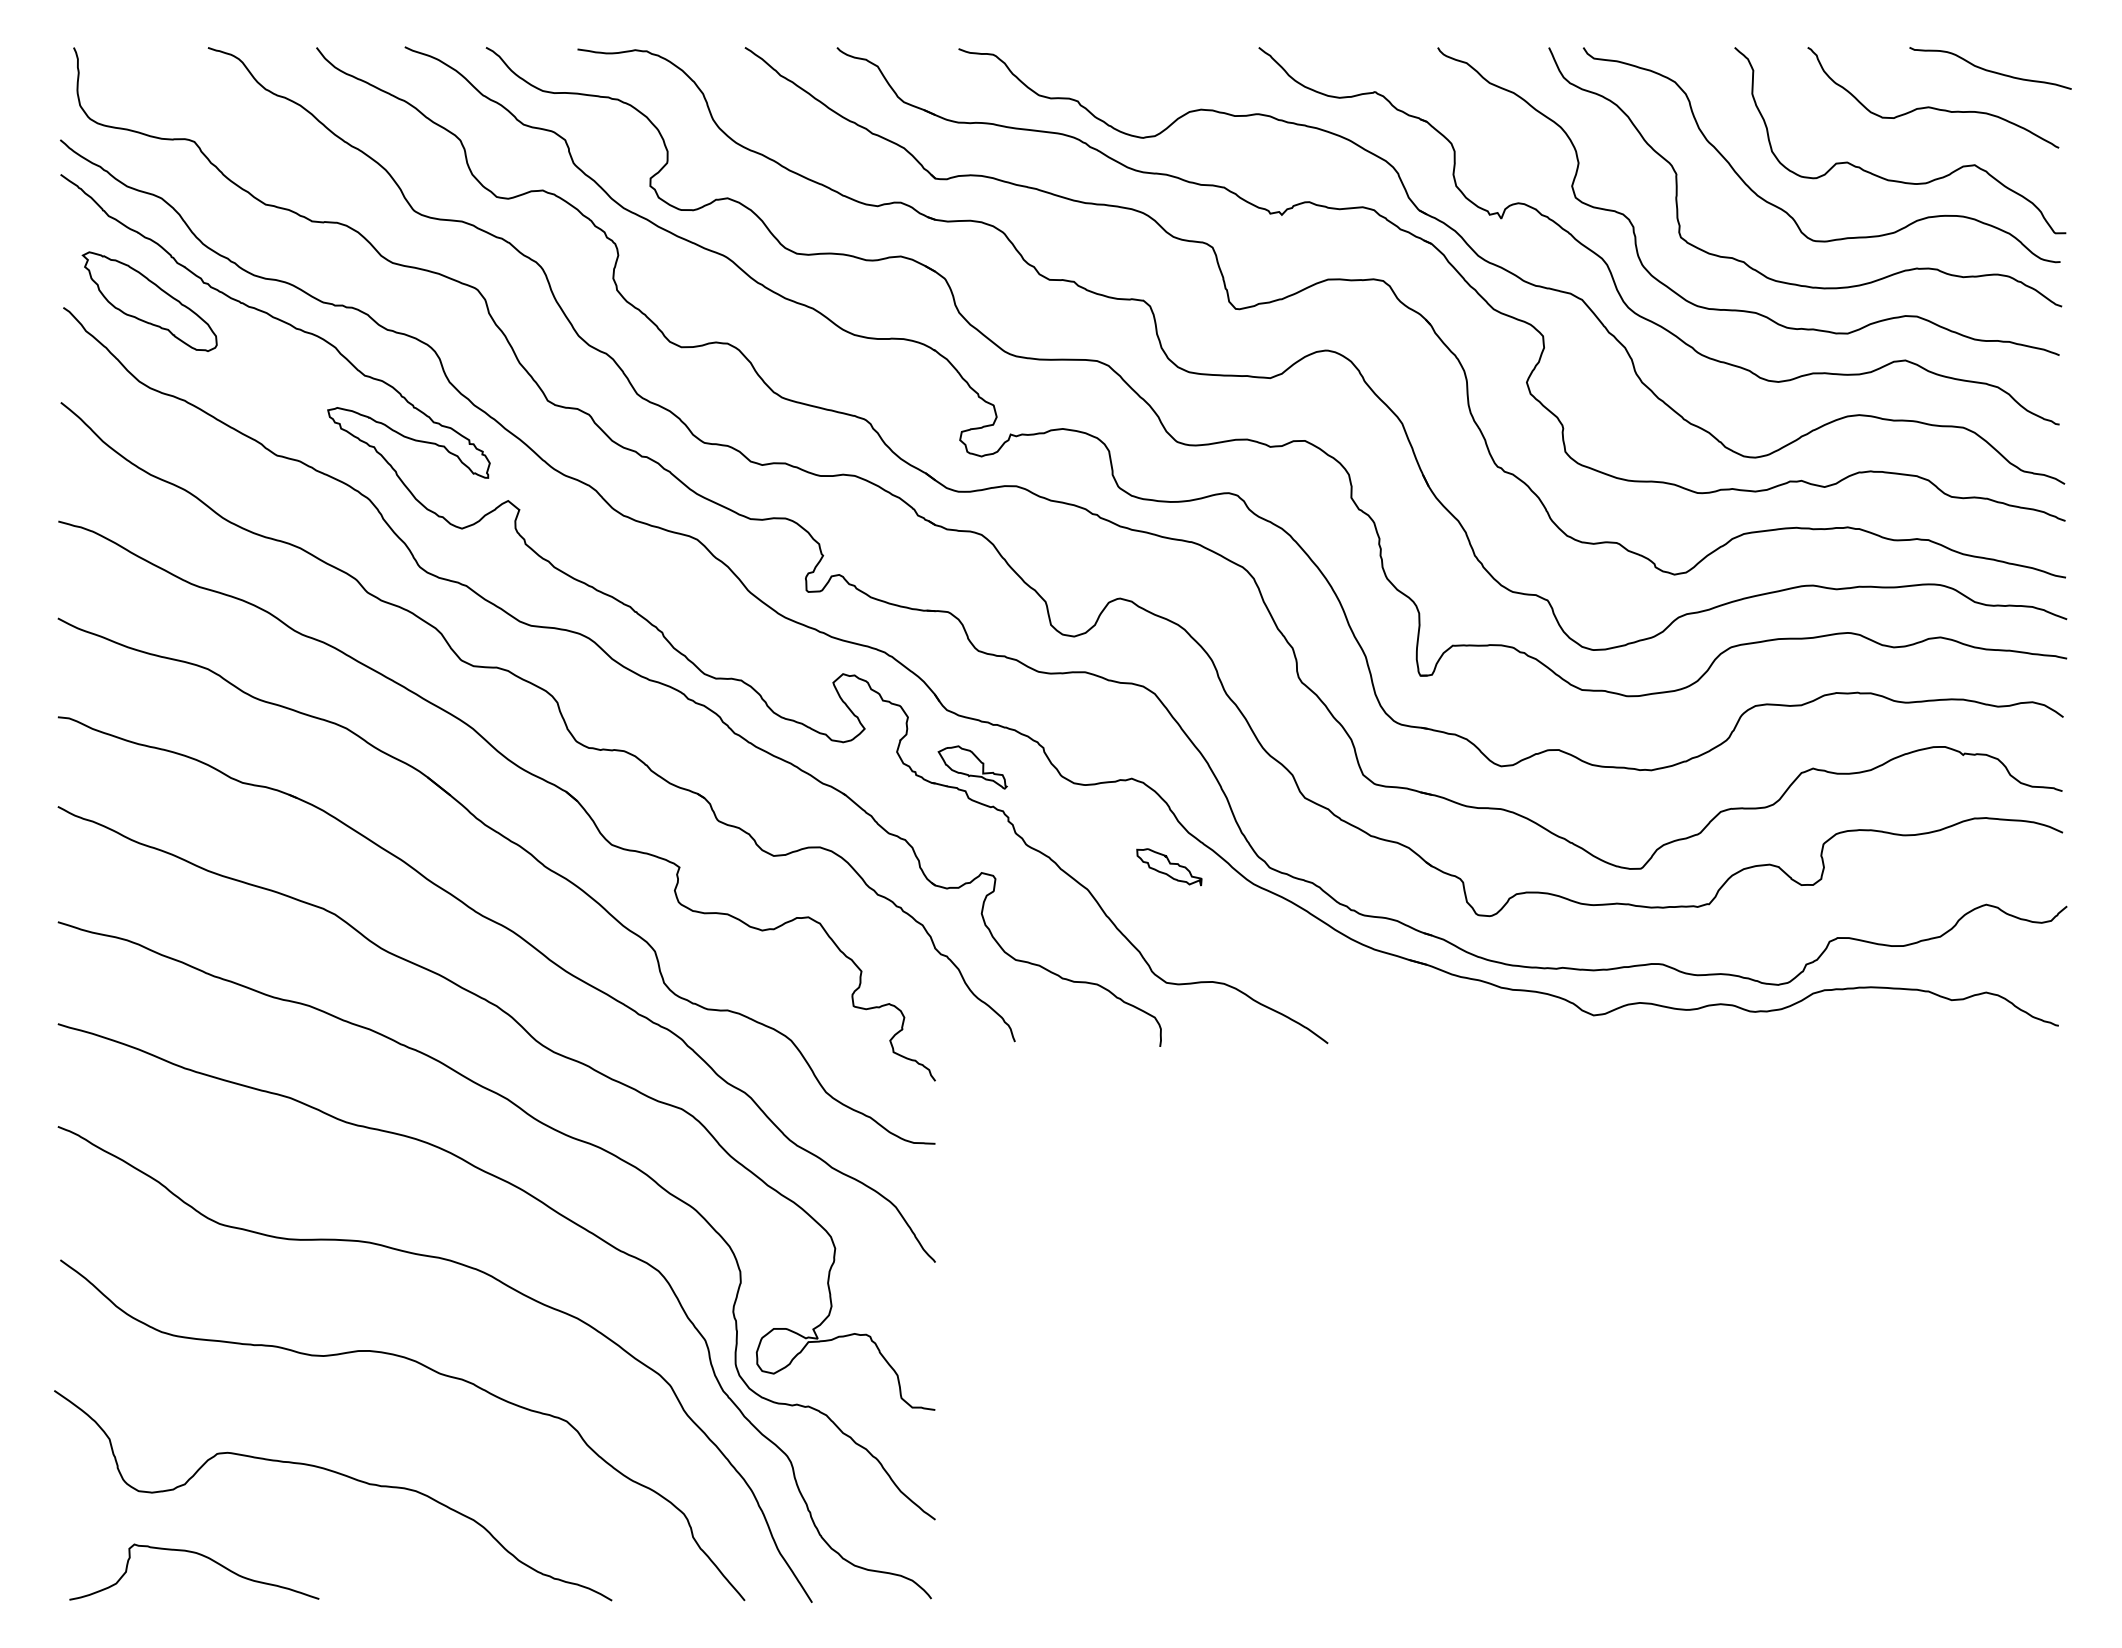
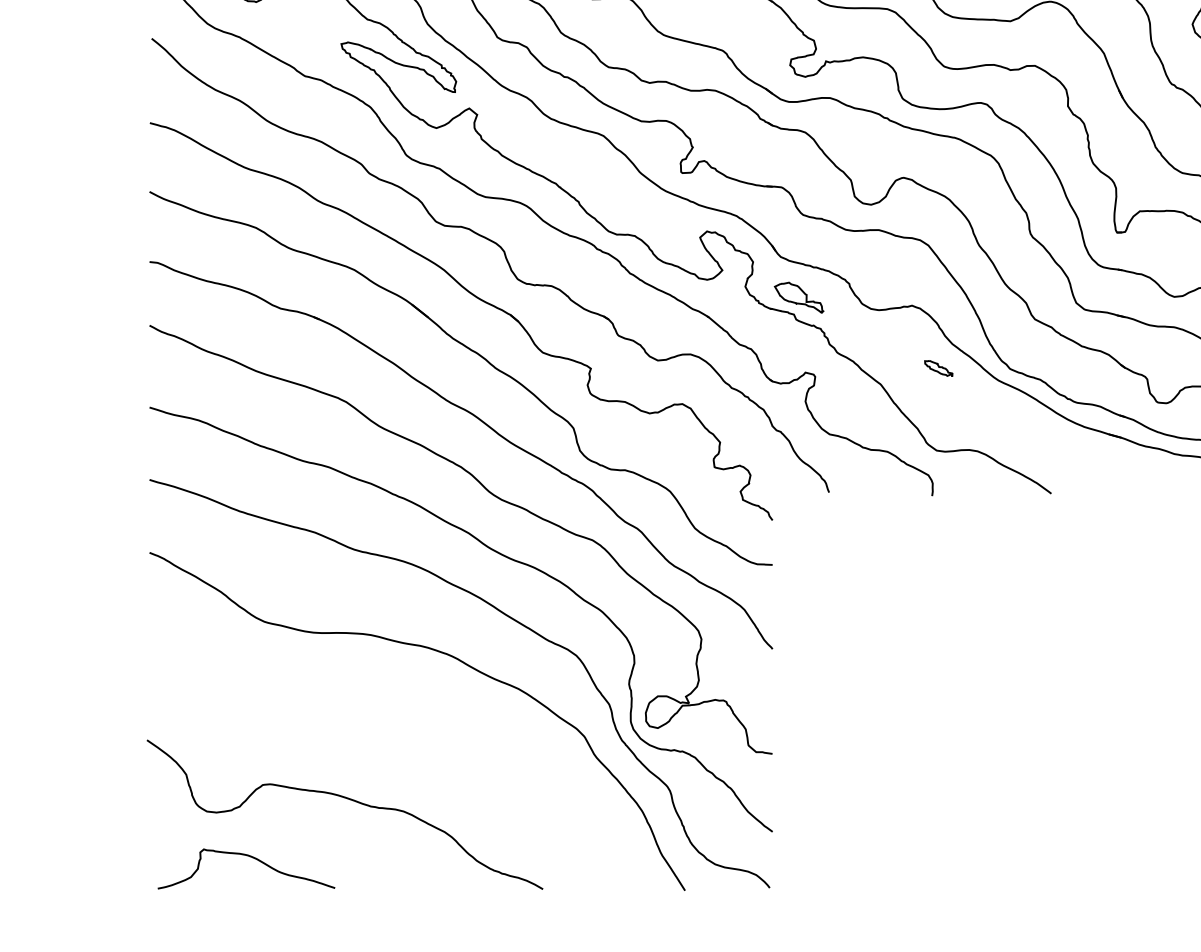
part: (1169, 867) -> (938, 368), size x0.6
curve: (431, 1370) -> (414, 725), removed

